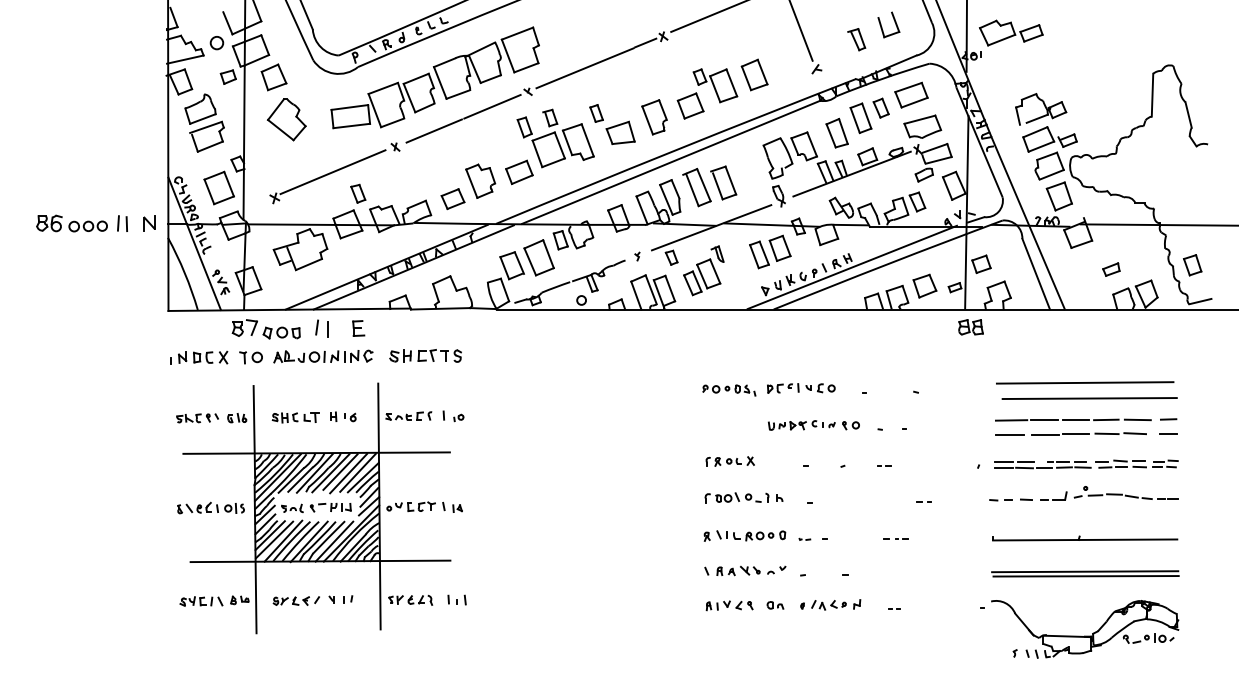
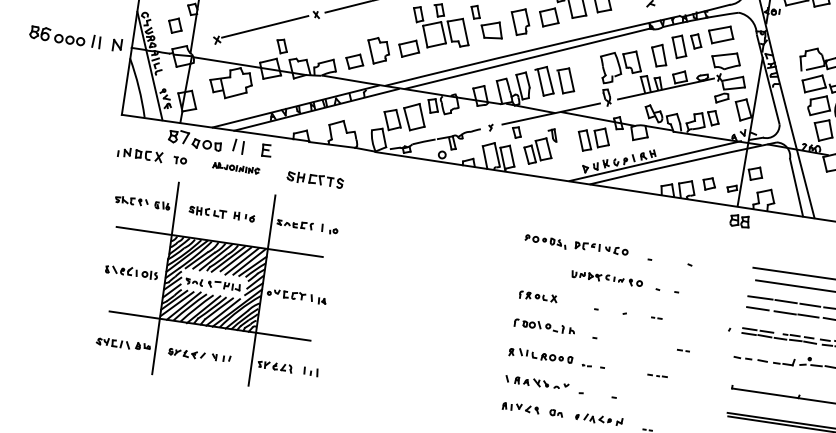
part: (218, 187) -> (174, 25), size x0.6
part: (924, 285) -> (708, 183), size x0.7
part: (323, 356) -> (236, 168), size x0.6
part: (250, 357) -> (179, 160), size x0.7

